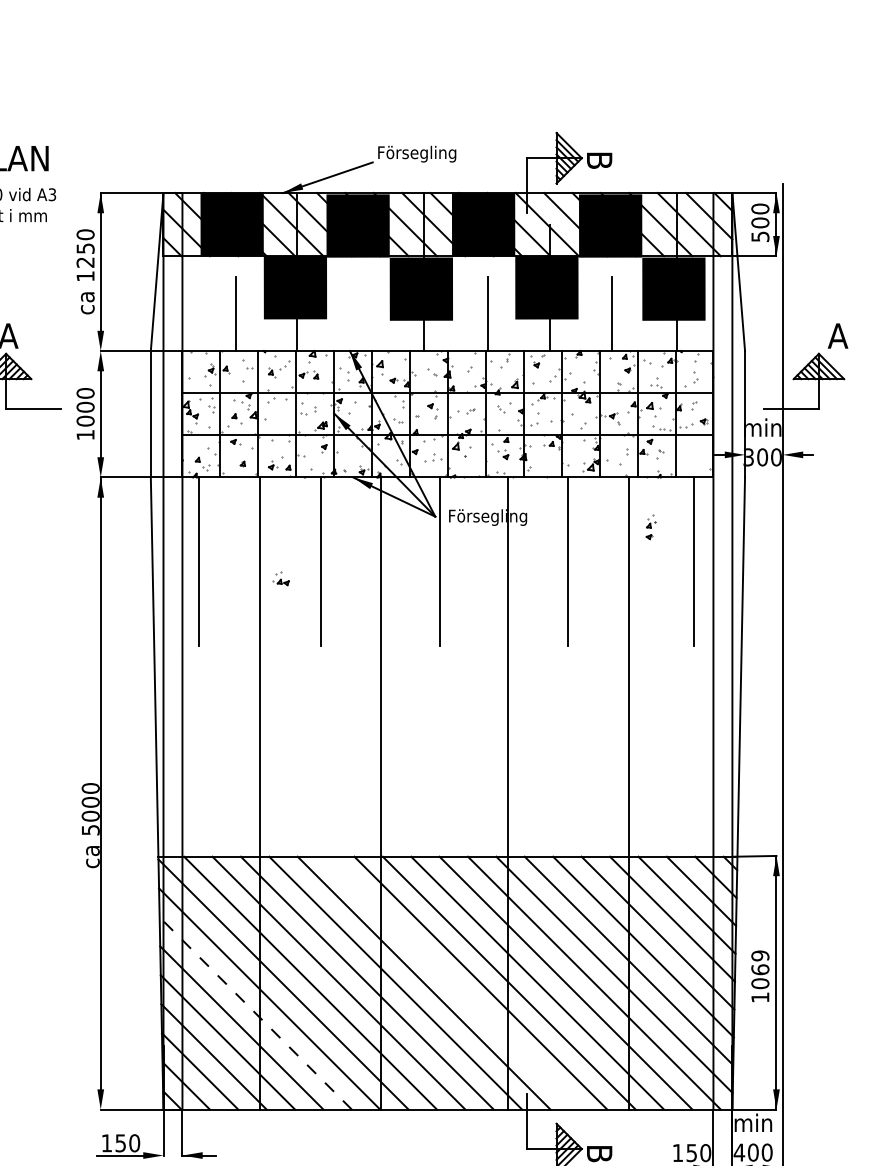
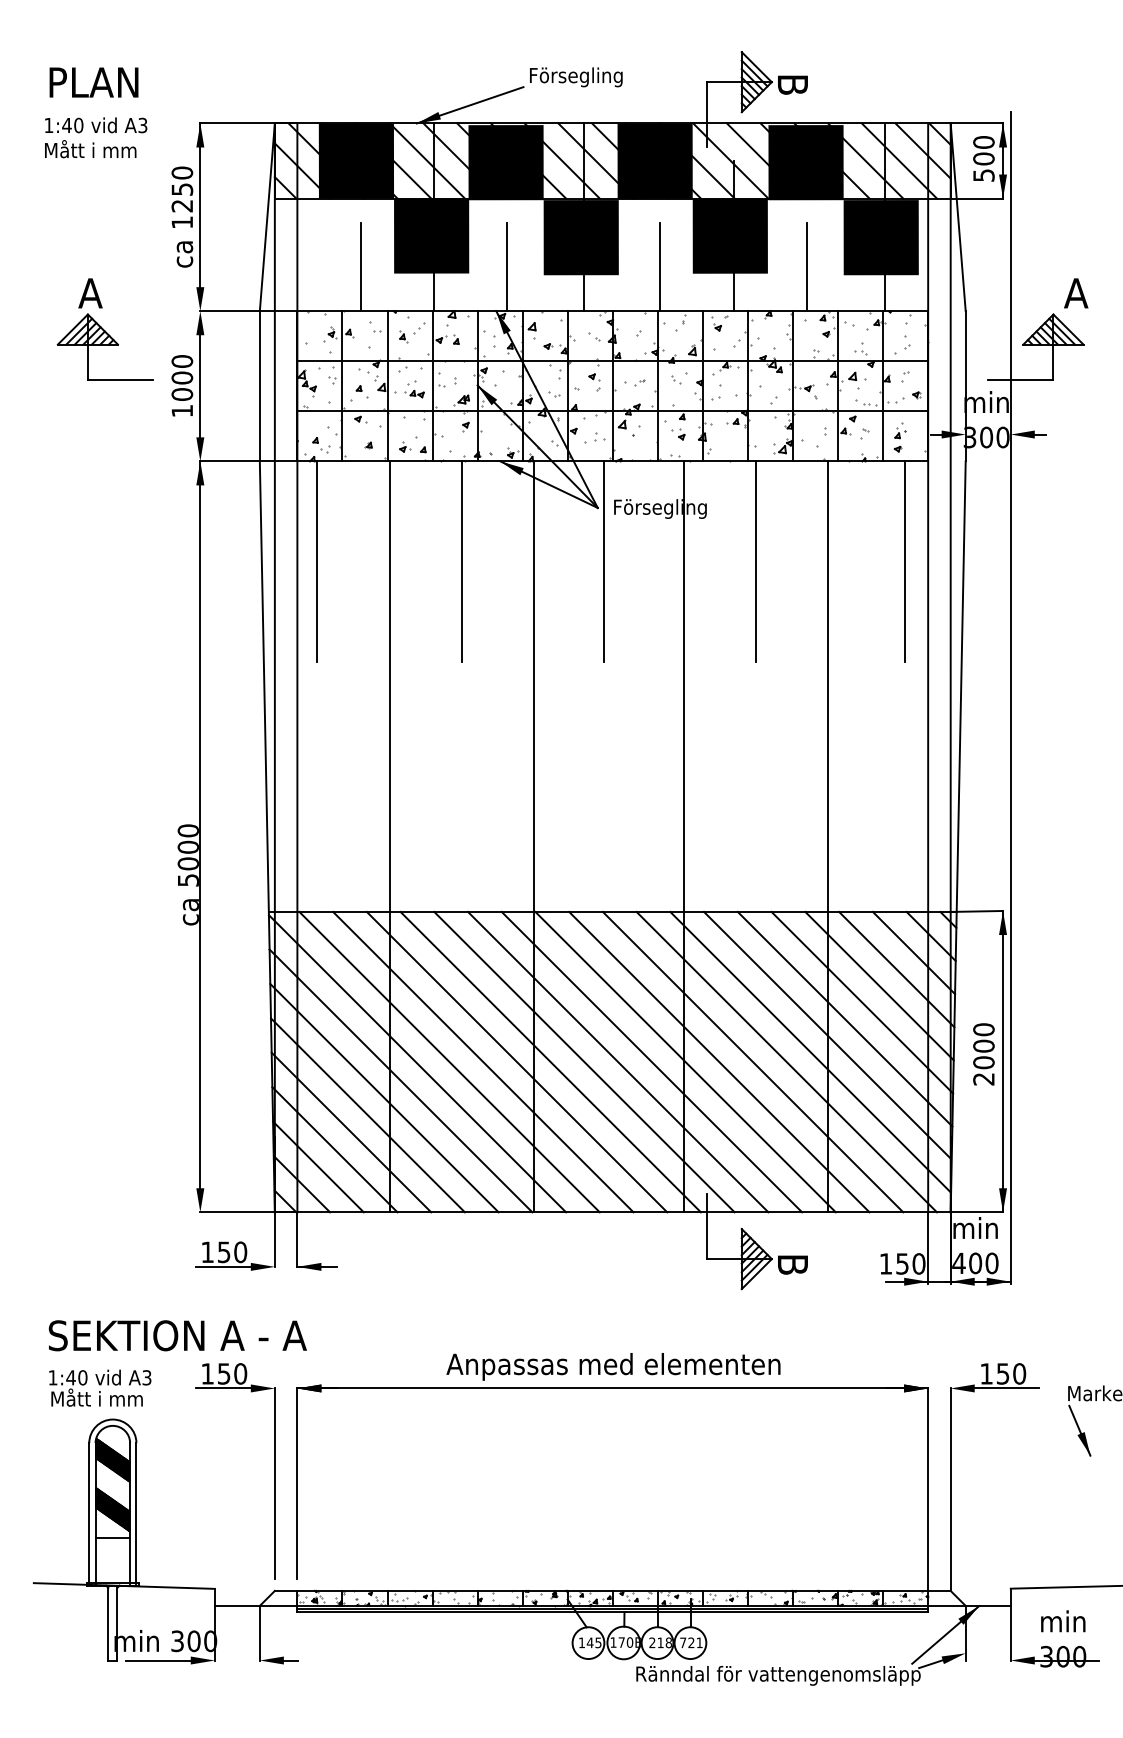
line: (359, 314) -> (507, 267), added
part: (651, 527) -> (900, 437), moved
part: (281, 578) -> (414, 389), moved
text: (760, 976) -> (983, 1054), 1069 -> 2000
line: (452, 982) -> (618, 1061), added
line: (255, 1012) -> (384, 1097), dashed -> solid

